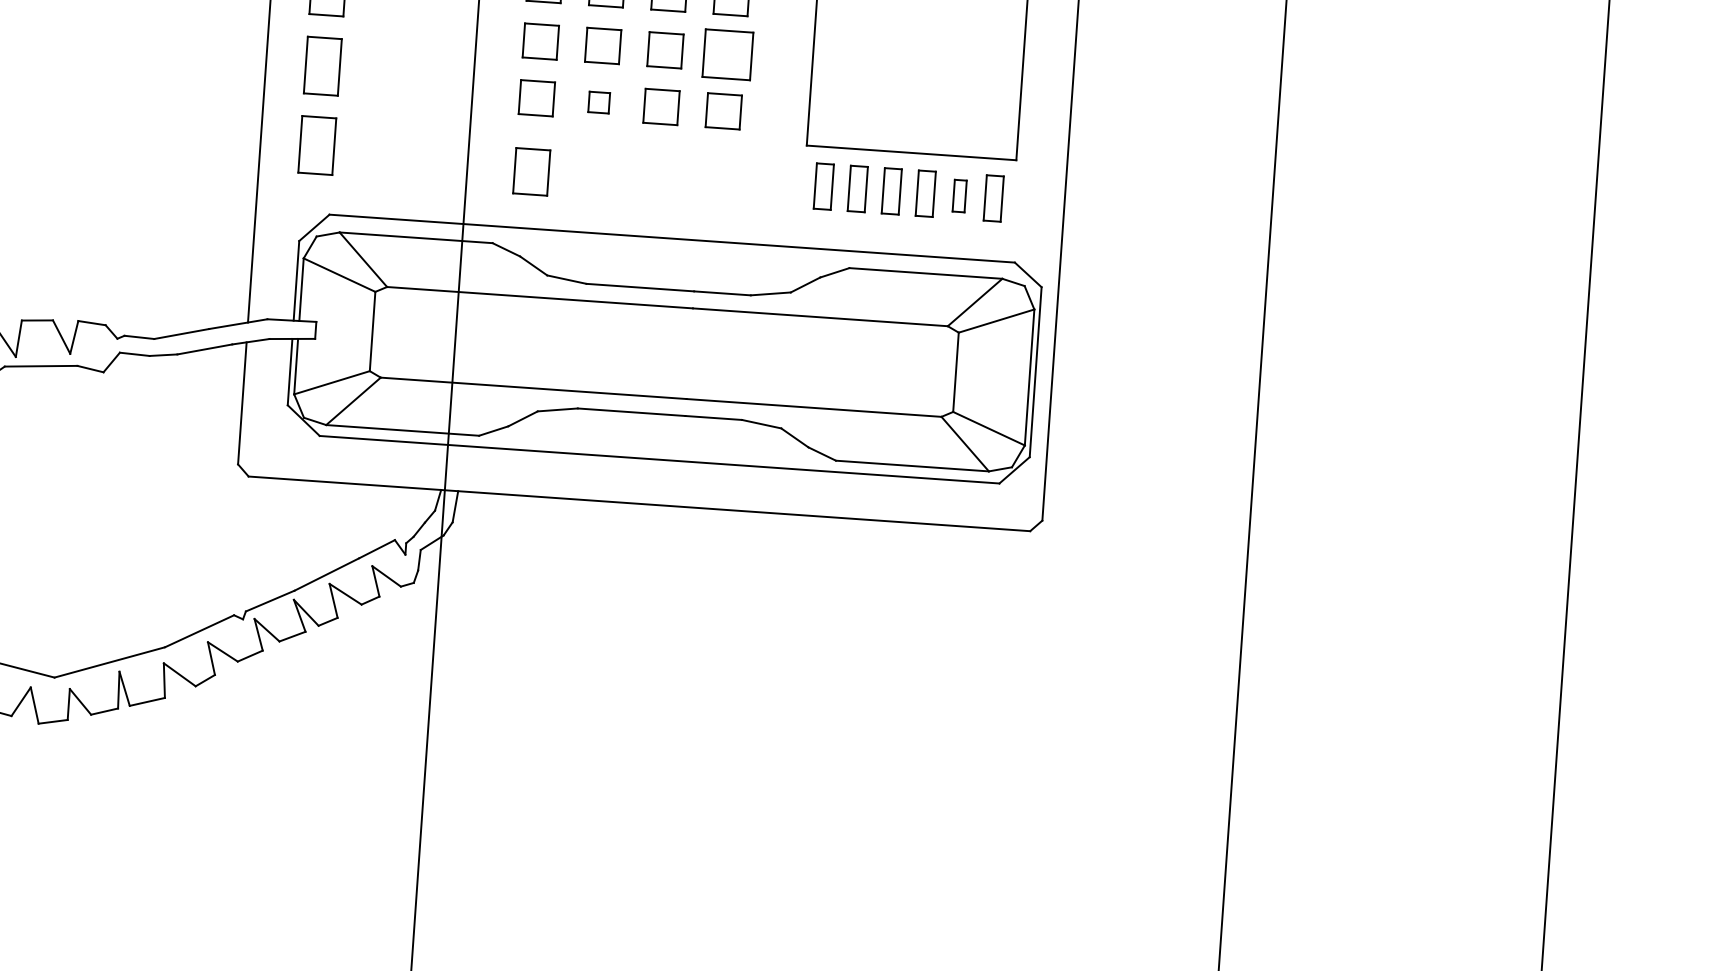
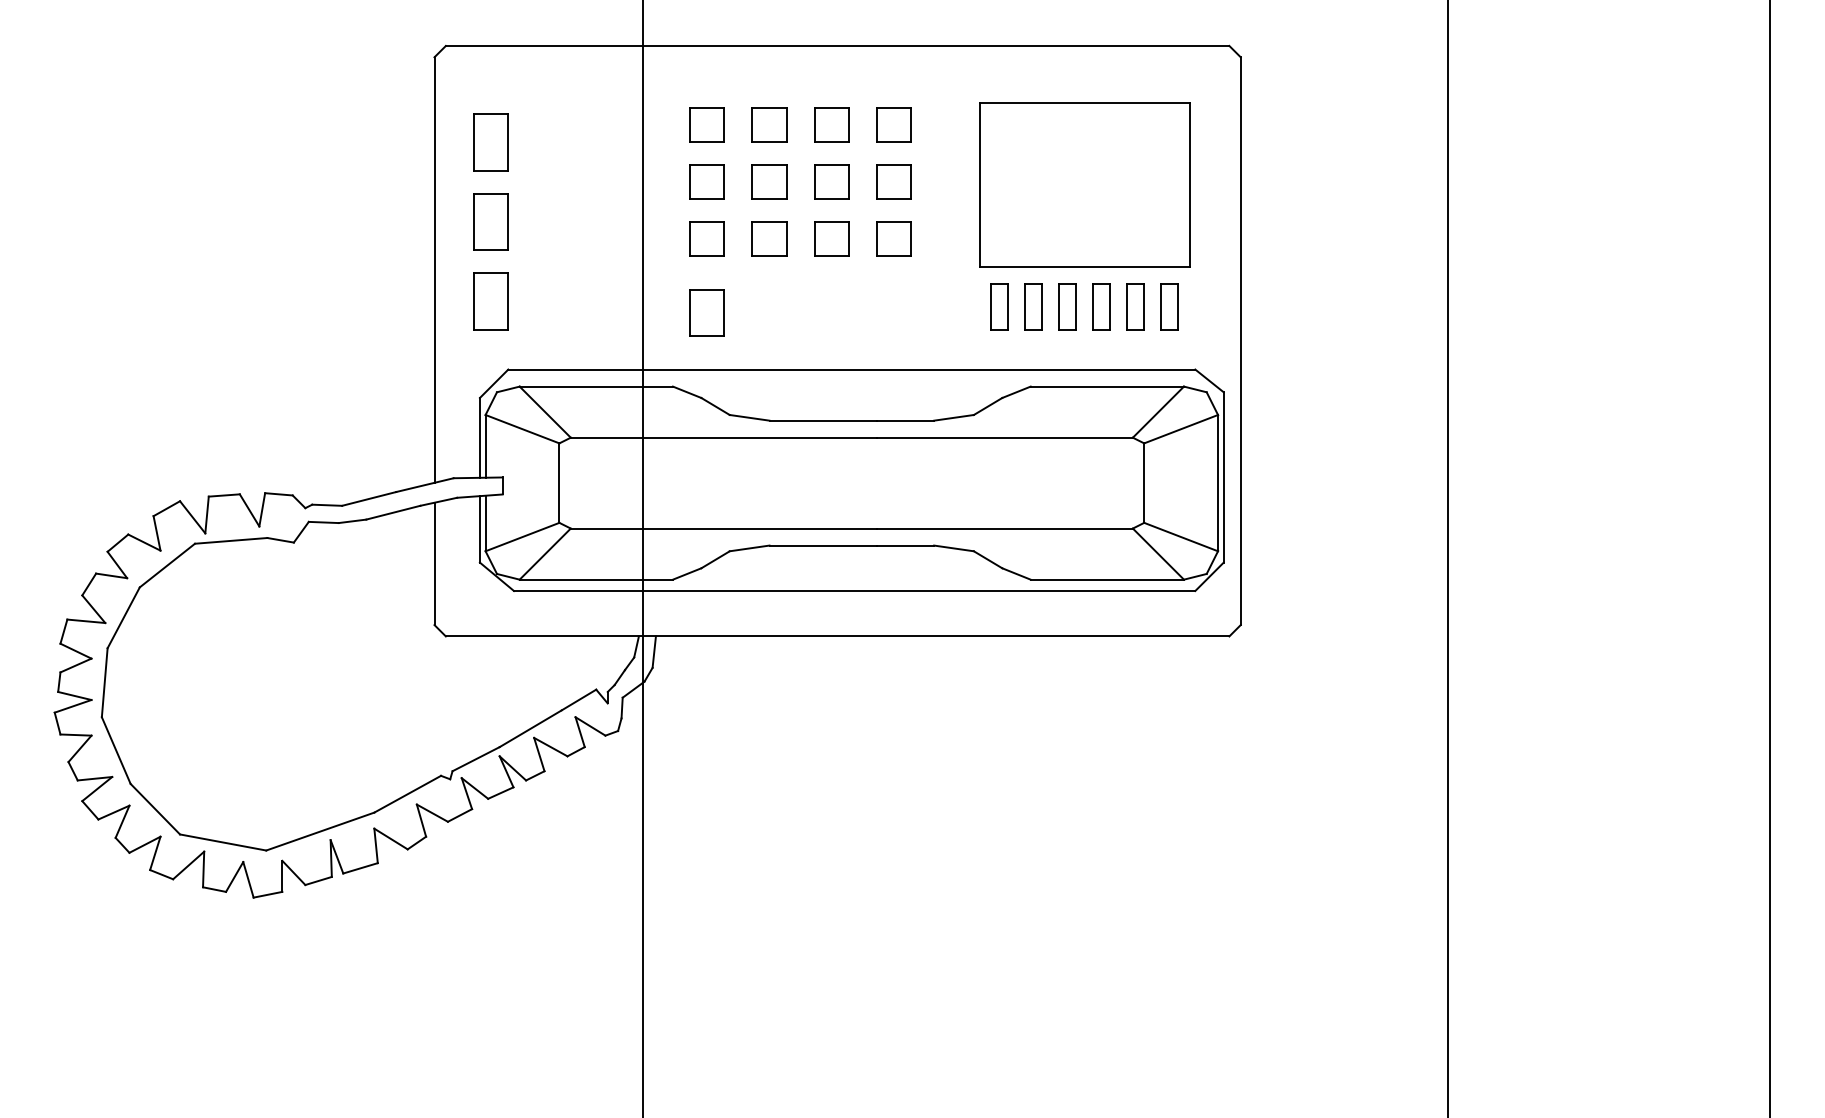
part: (726, 53) -> (893, 181), size x0.71
part: (599, 102) -> (769, 238), size x1.67
part: (959, 195) -> (1135, 306), size x1.43

